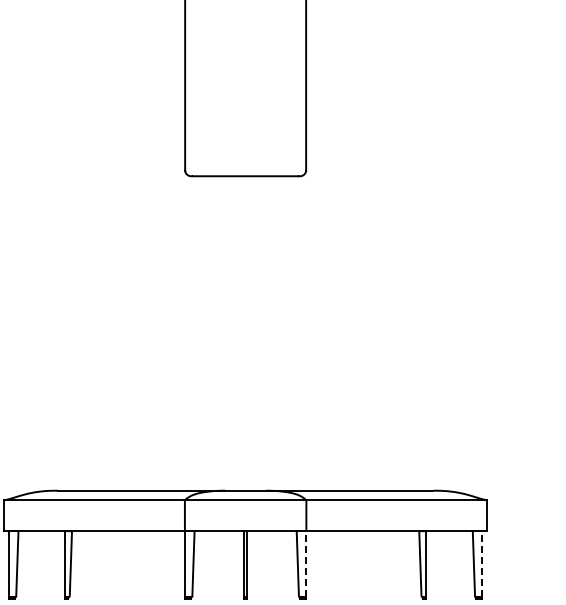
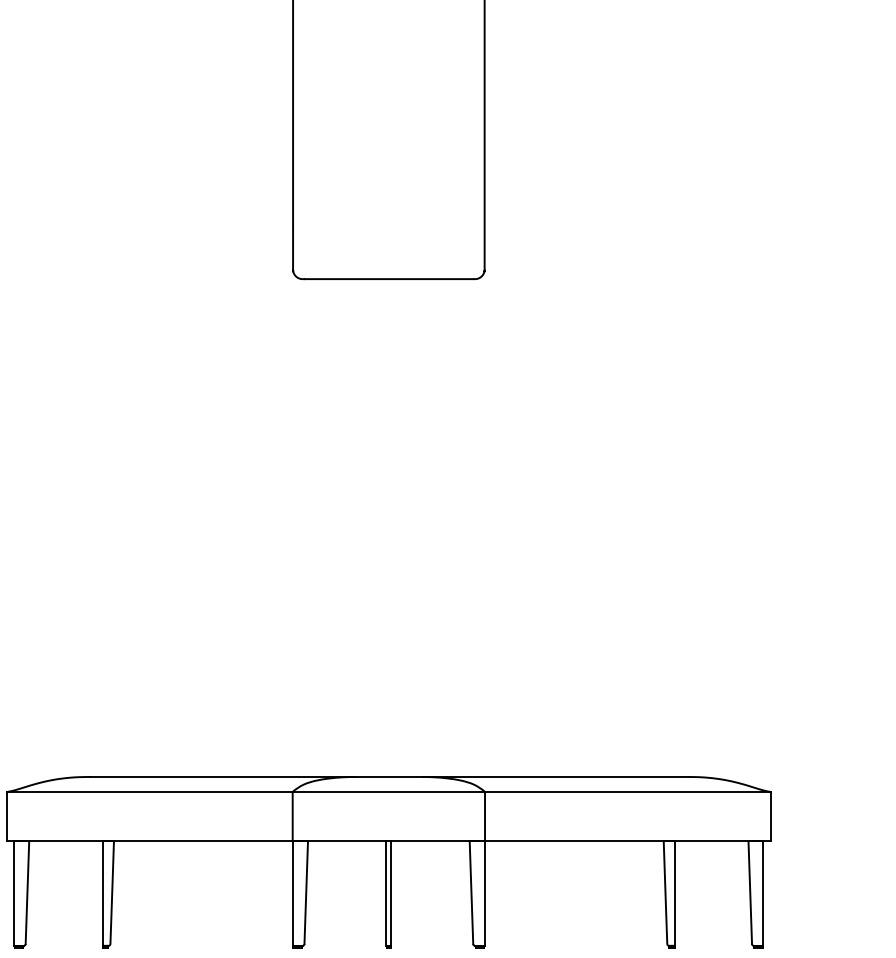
line: (306, 563) -> (485, 892), dashed -> solid
line: (482, 563) -> (763, 892), dashed -> solid

